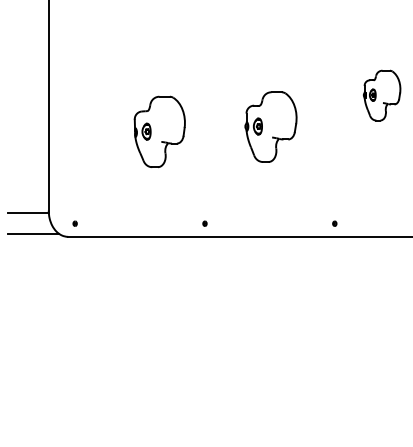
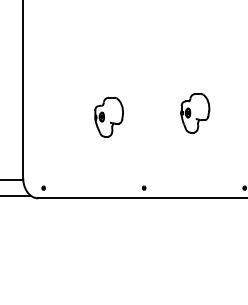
part: (270, 126) -> (194, 112), size x0.71
part: (159, 132) -> (108, 117), size x0.71

